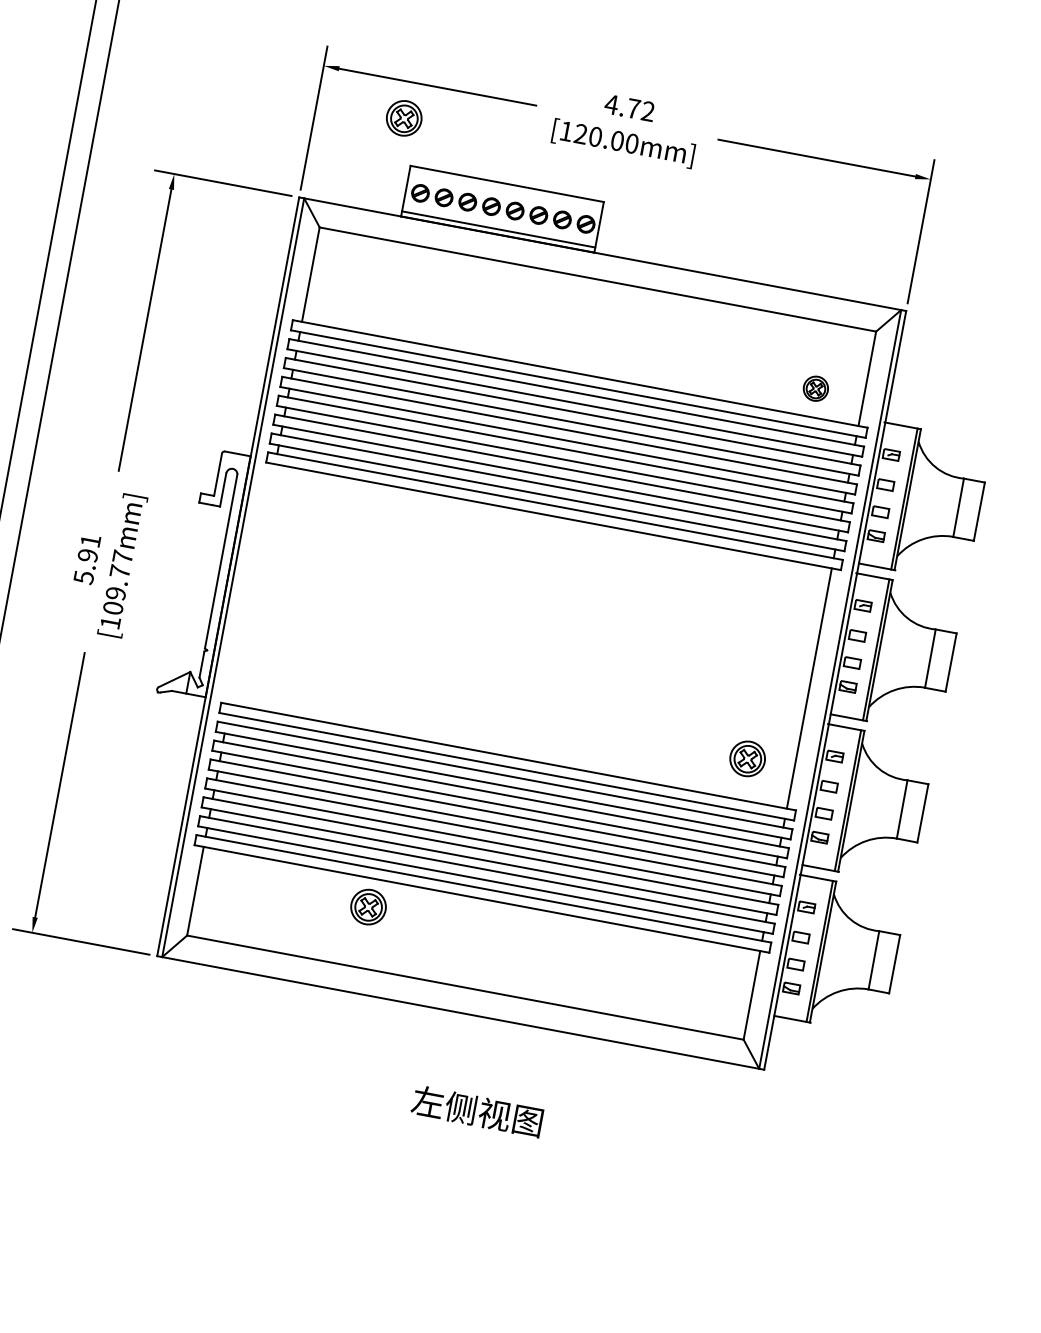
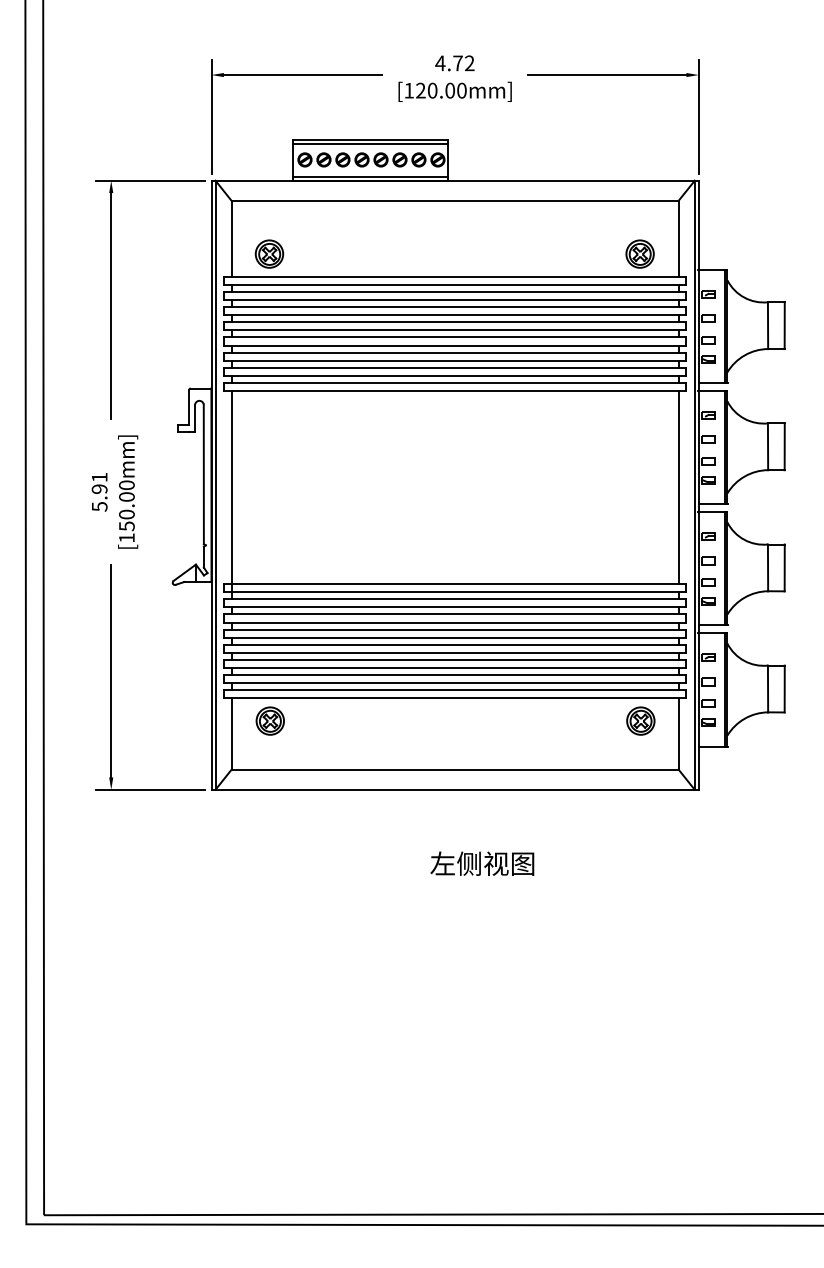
part: (404, 117) -> (269, 253), moved
line: (505, 189) -> (370, 144), added
part: (815, 387) -> (639, 253), size x1.43
text: (117, 582) -> (126, 505), [109.77mm] -> [150.00mm]
line: (250, 594) -> (231, 495), added
part: (747, 758) -> (640, 720), moved
part: (367, 906) -> (269, 720), moved

